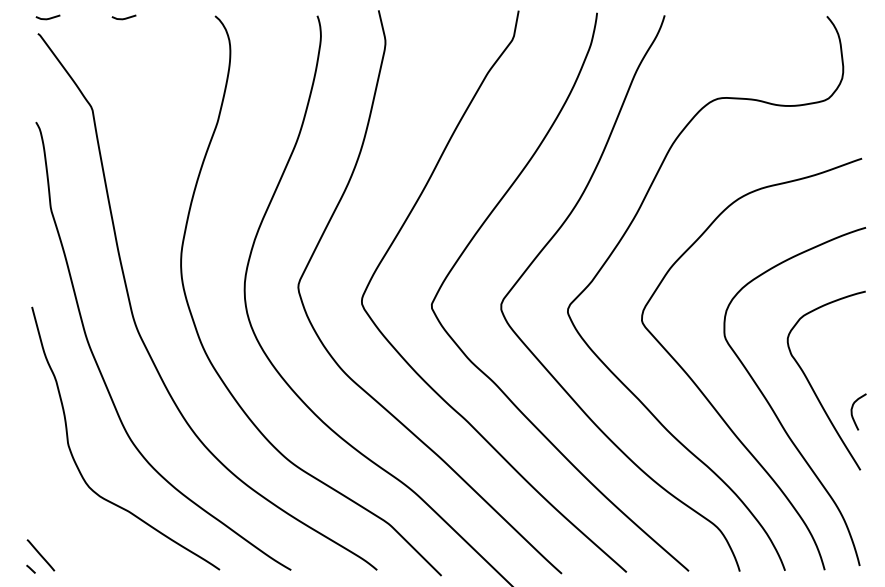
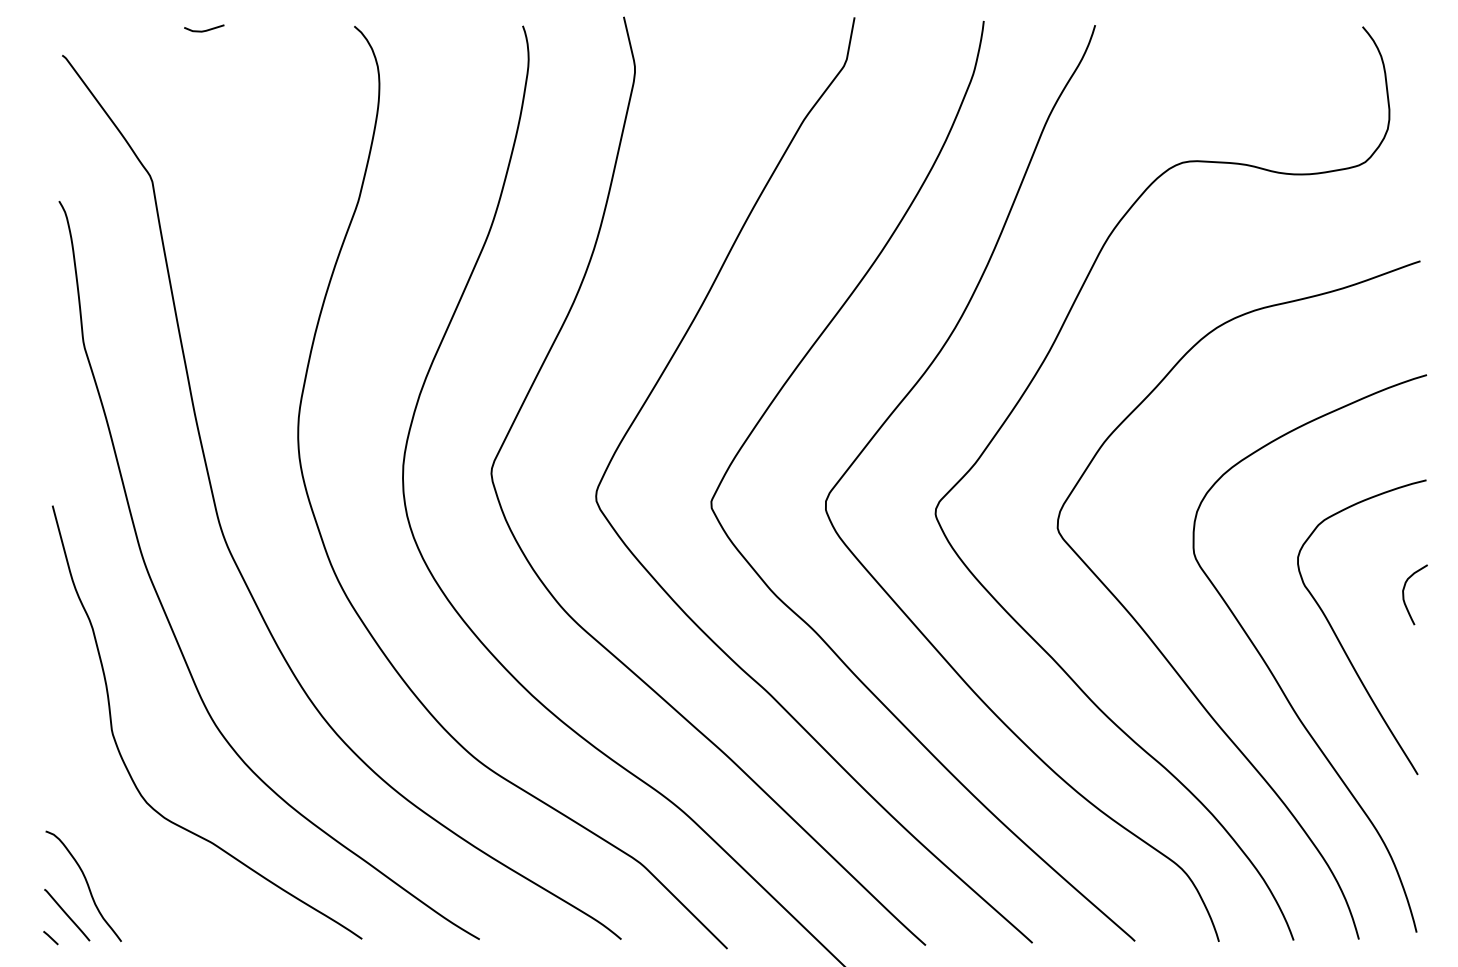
line: (47, 18) -> (78, 30), removed
curve: (852, 411) -> (1404, 593), moved
curve: (52, 537) -> (86, 885), added

